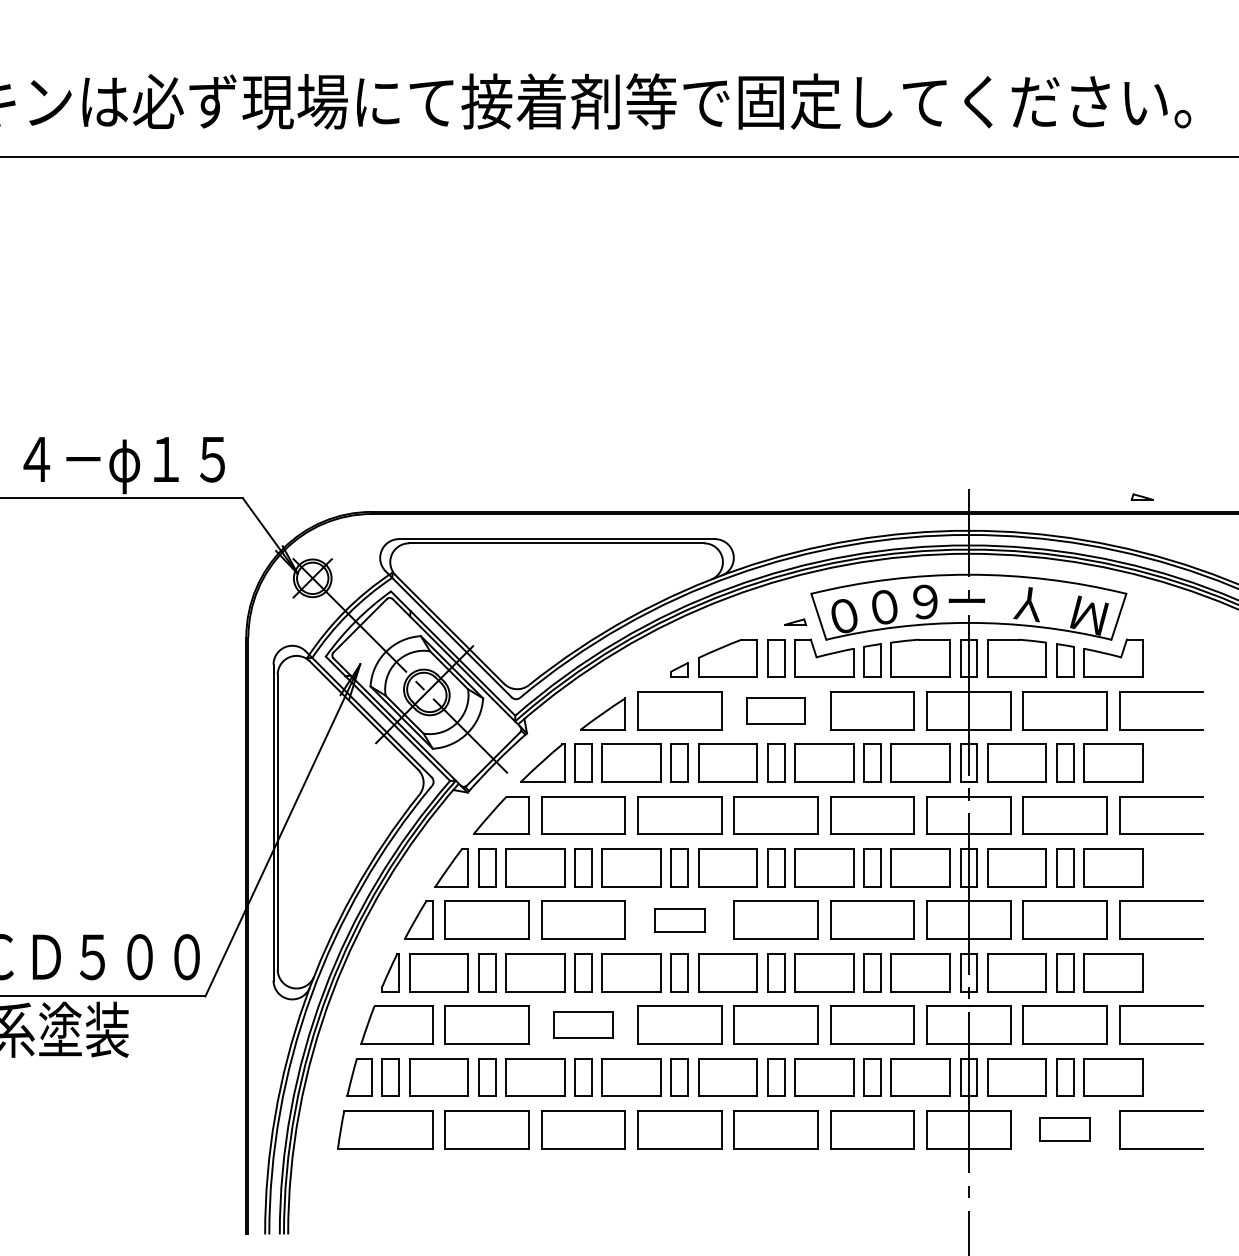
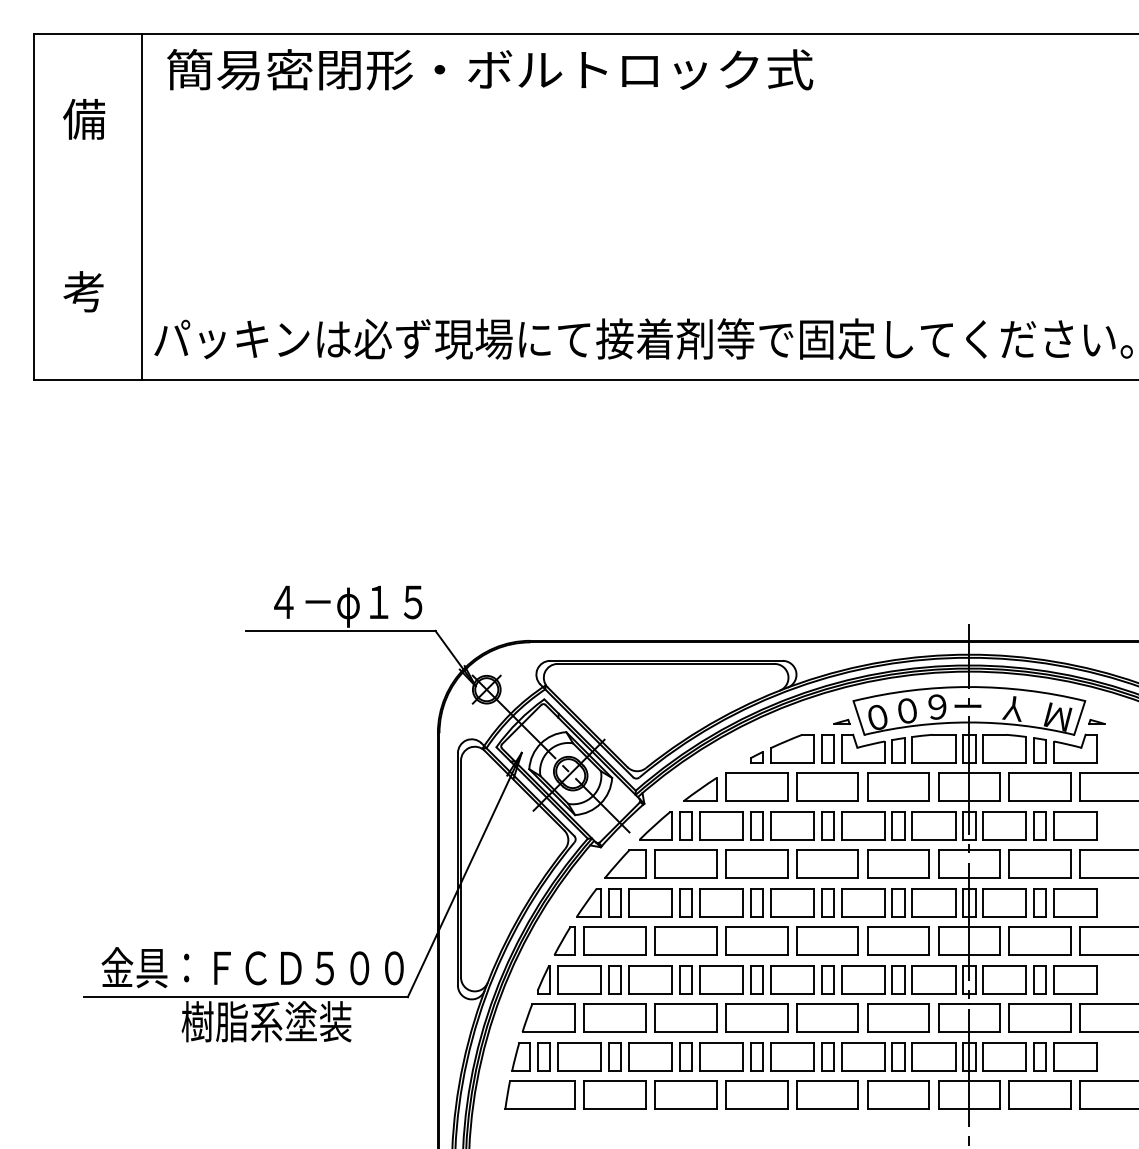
part: (1141, 496) -> (1096, 721), moved
part: (775, 709) -> (827, 786), size x1.43
part: (679, 919) -> (756, 940), size x1.67
part: (582, 1024) -> (685, 1017), size x1.43
part: (1064, 1128) -> (1039, 1094), size x1.67

